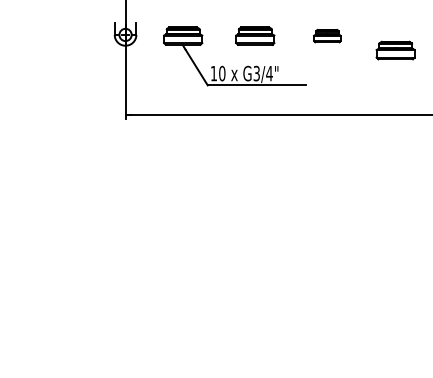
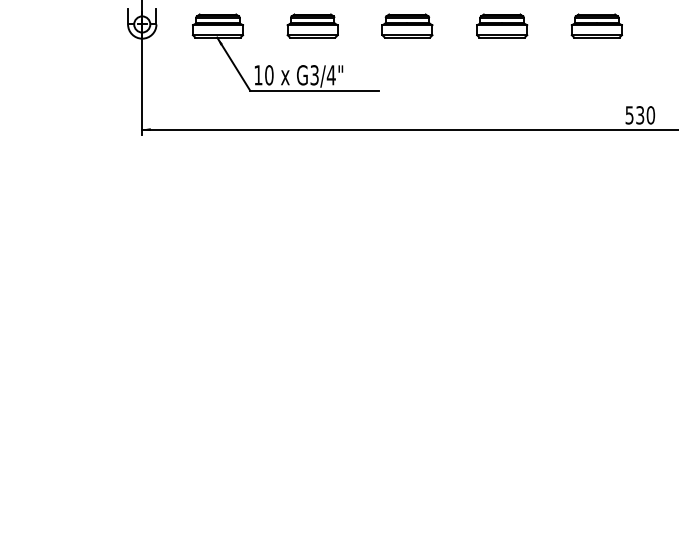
part: (327, 35) -> (407, 25), size x1.43
part: (395, 50) -> (502, 25), moved

